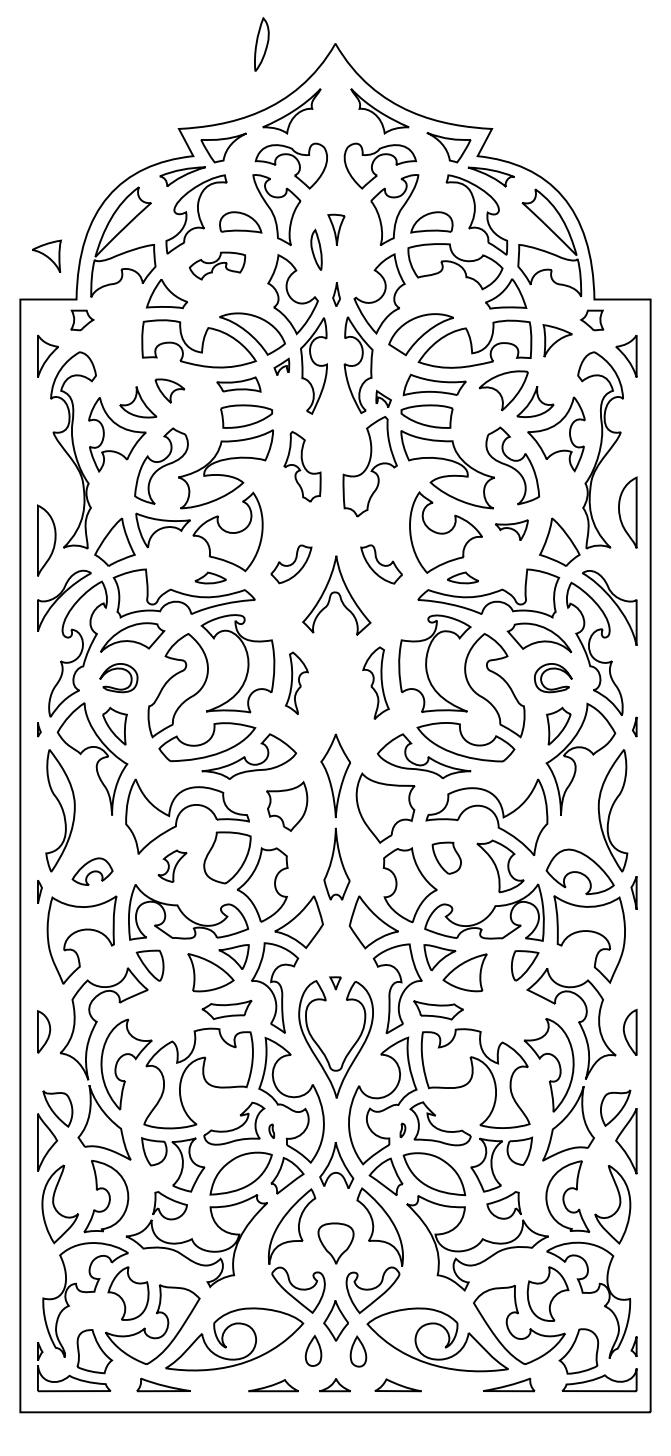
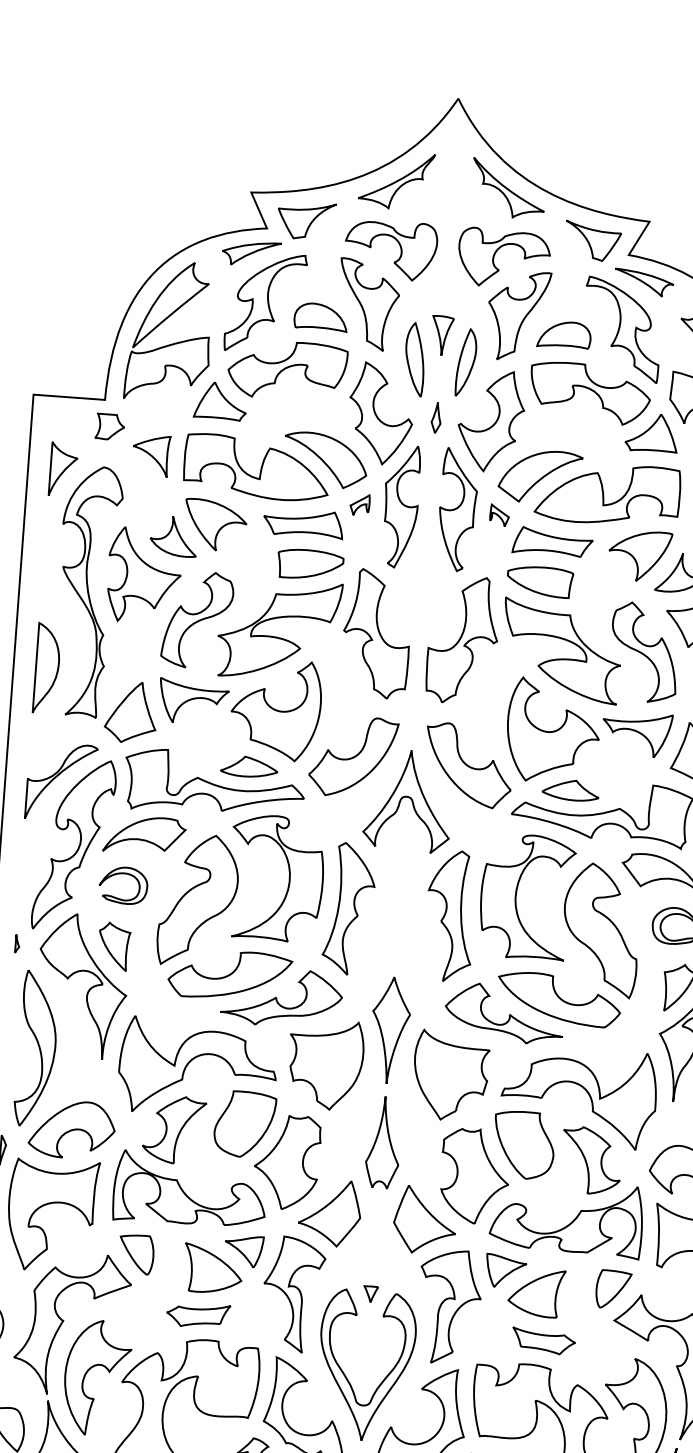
part: (261, 44) -> (465, 362), moved
part: (316, 249) -> (415, 358), size x1.43
part: (46, 255) -> (150, 454), moved
part: (217, 265) -> (287, 369), size x1.67
part: (238, 384) -> (303, 523), size x1.43
part: (169, 390) -> (214, 524), size x1.67
part: (383, 398) -> (499, 514), moved
part: (302, 466) -> (376, 633), size x1.43
part: (511, 529) -> (636, 733), size x1.67
part: (46, 540) -> (46, 668), moved
part: (291, 564) -> (353, 757), size x1.67
part: (381, 564) -> (468, 765), size x1.67
part: (210, 577) -> (249, 766), size x1.43
part: (462, 577) -> (570, 789), size x1.43
part: (296, 683) -> (349, 909), size x1.67
part: (375, 683) -> (449, 916), size x1.43
part: (286, 806) -> (324, 1064), size x1.43
part: (446, 858) -> (523, 1145), size x1.67
part: (172, 866) -> (174, 1130), size x1.67
part: (92, 871) -> (71, 1129), size x1.67
part: (226, 1009) -> (197, 1314), moved
part: (438, 1010) -> (543, 1341), moved

